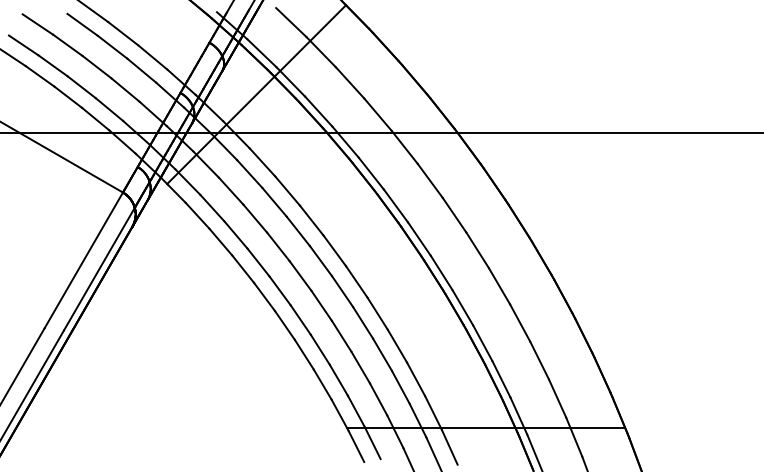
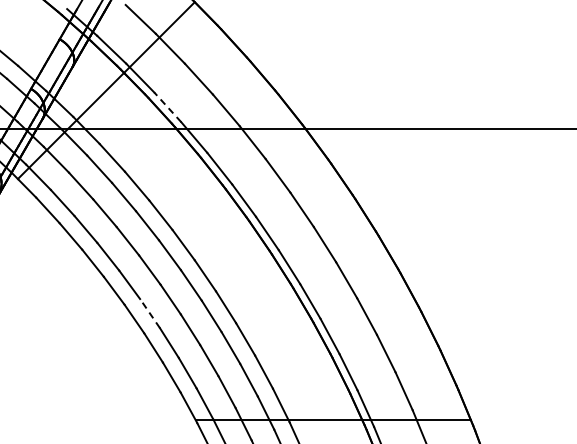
line: (318, 111) -> (167, 107), solid -> dashed
line: (300, 320) -> (149, 314), solid -> dashed

